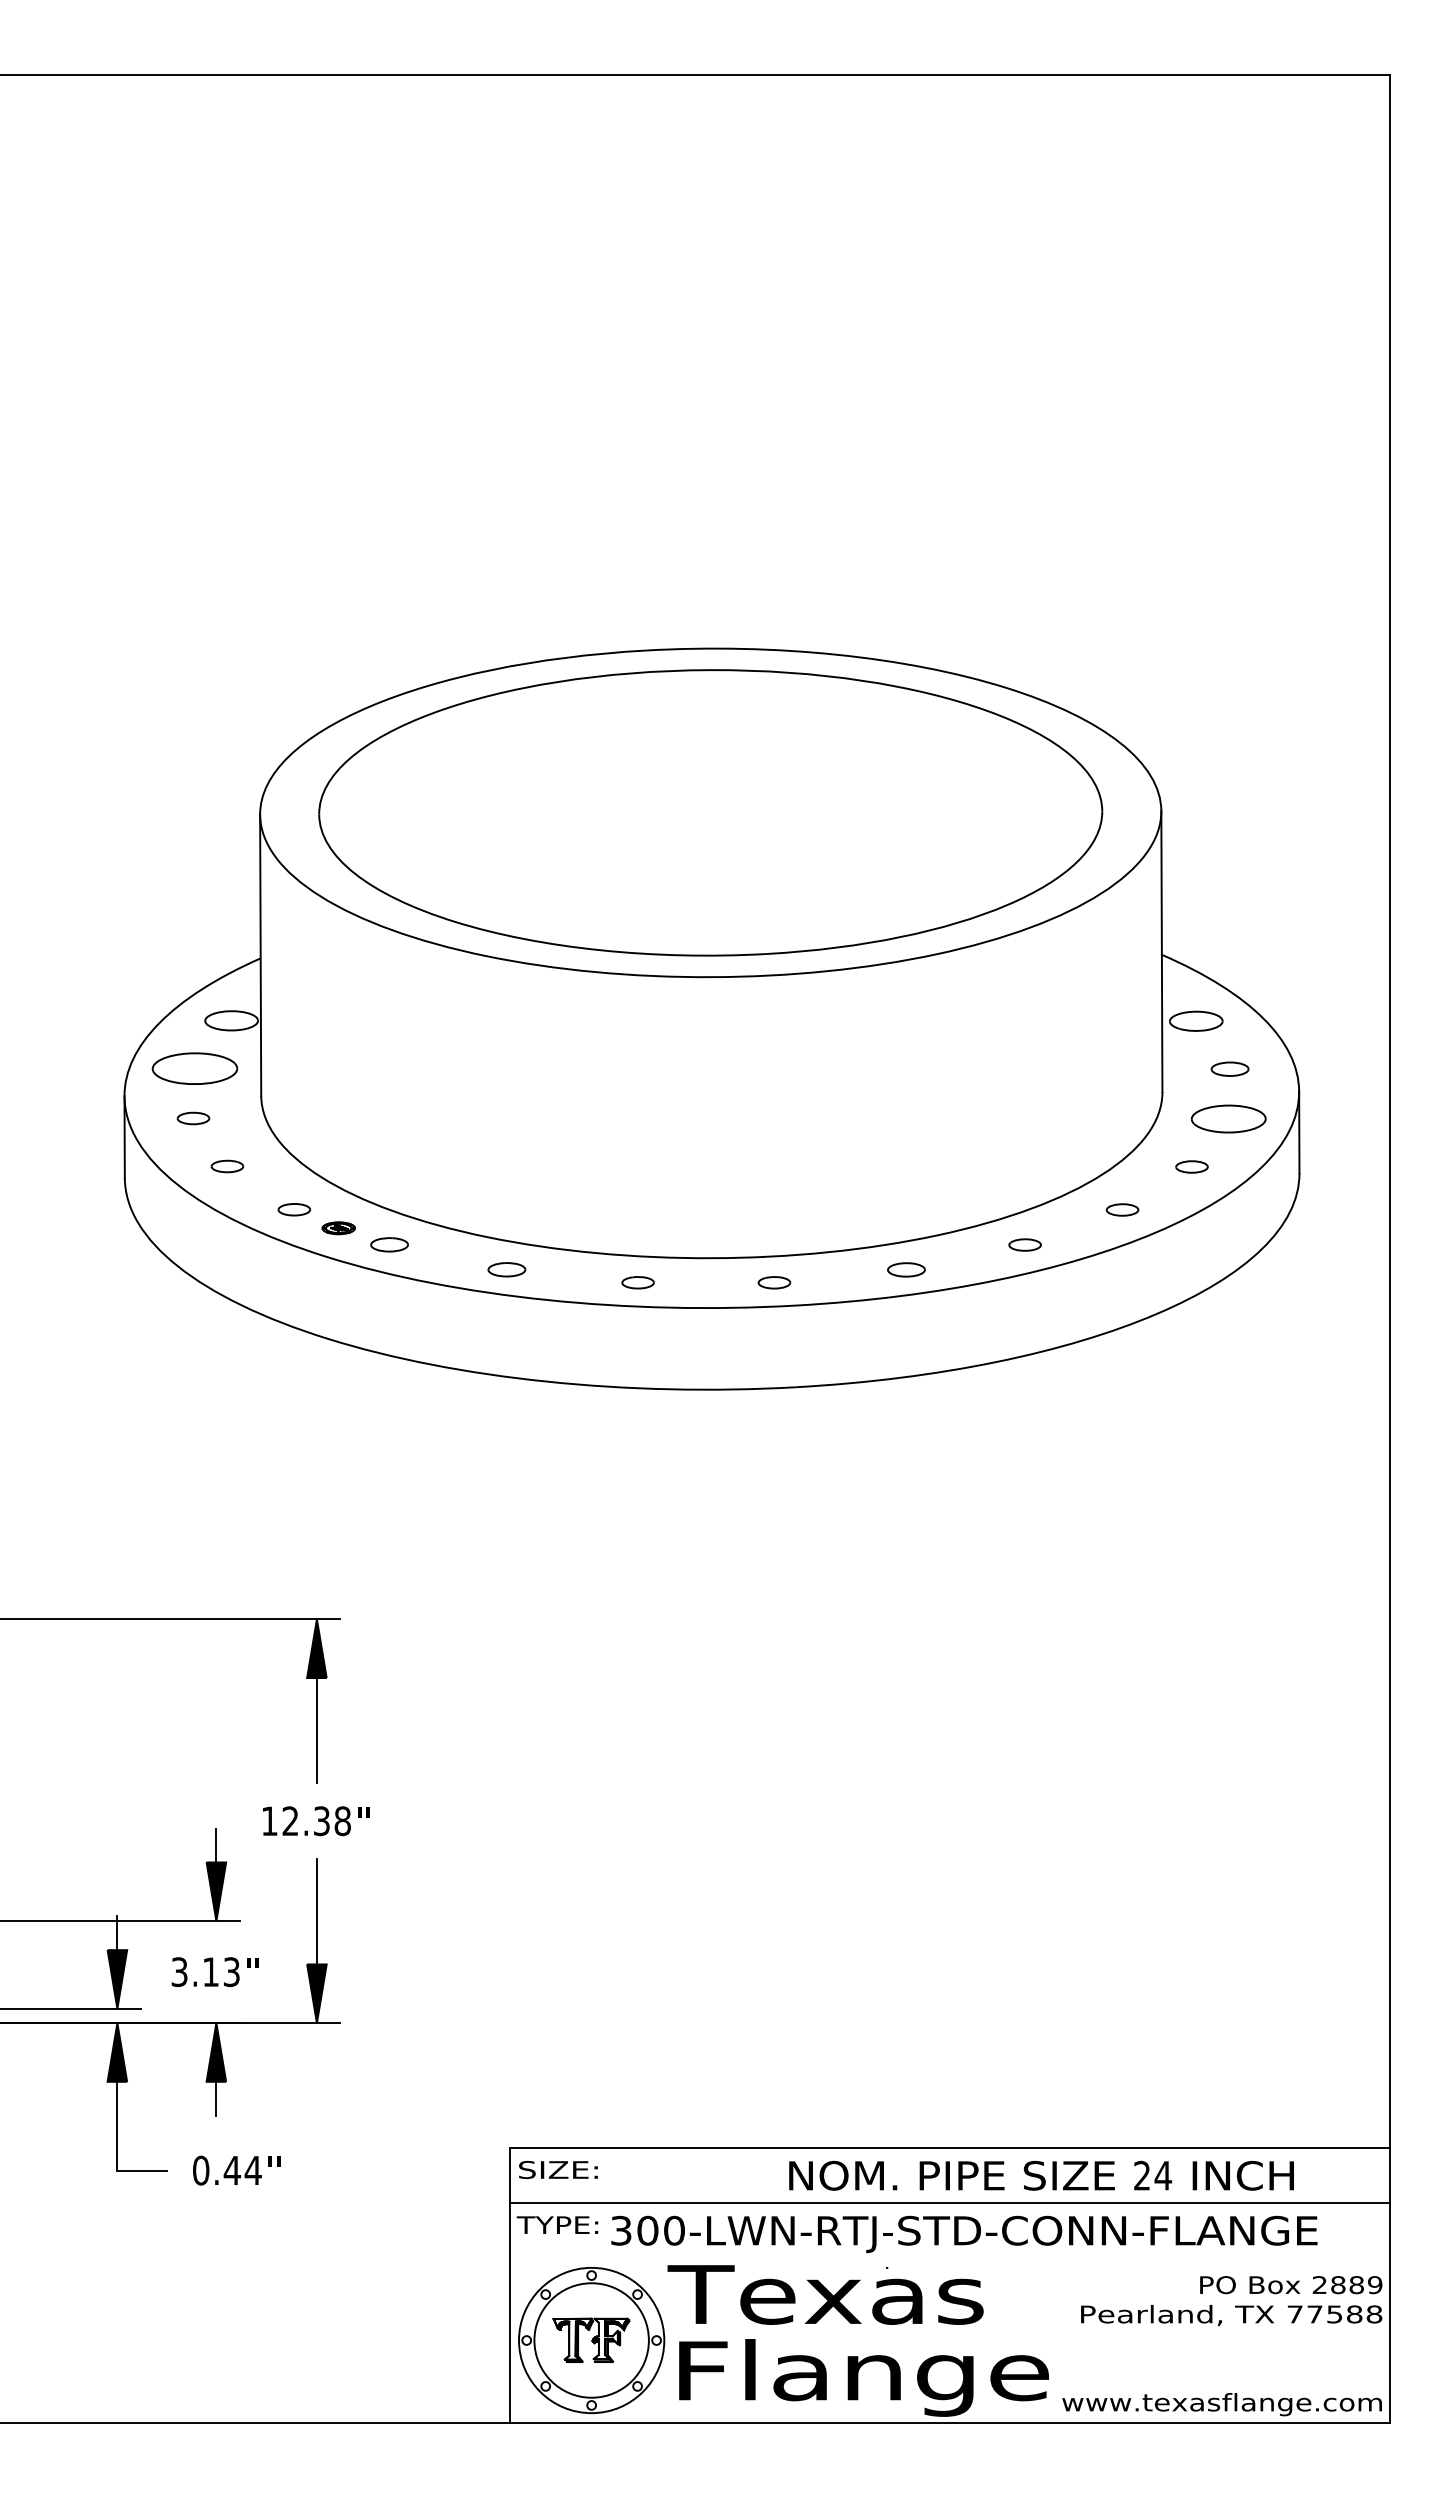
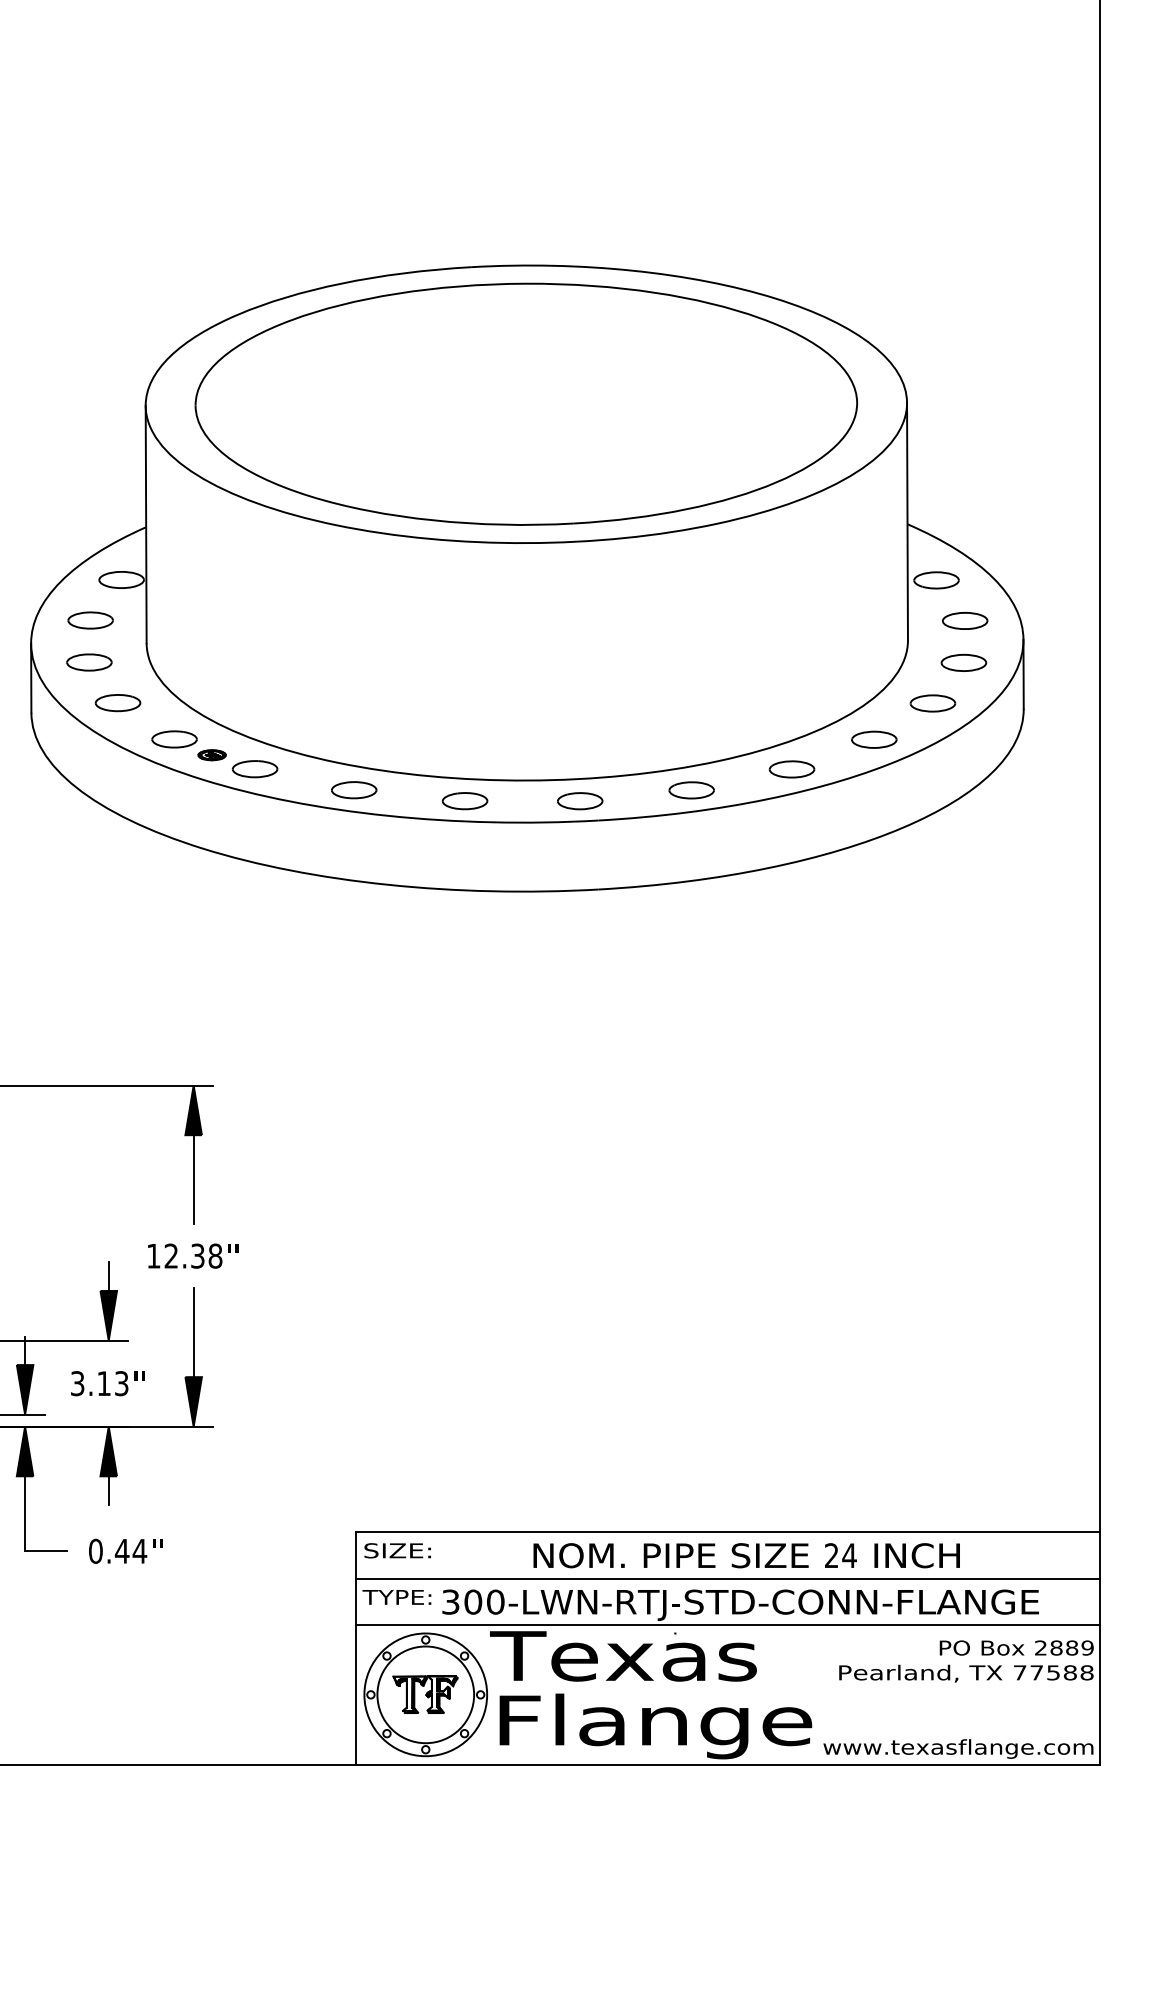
part: (194, 1068) -> (90, 620), size x0.62
part: (1229, 1068) -> (964, 620), size x1.43
part: (193, 1118) -> (89, 662), size x1.67
part: (1228, 1118) -> (963, 662), size x0.71
part: (227, 1166) -> (118, 703), size x1.67
part: (1191, 1166) -> (932, 703), size x1.67
part: (294, 1209) -> (174, 739), size x1.67
part: (1122, 1209) -> (874, 739), size x1.67
part: (389, 1244) -> (254, 768), size x1.43
part: (1024, 1244) -> (791, 768), size x1.67
part: (506, 1269) -> (353, 790), size x1.43
part: (906, 1269) -> (691, 790), size x1.43
part: (637, 1282) -> (464, 801), size x1.67
part: (774, 1282) -> (580, 801), size x1.67
text: (1041, 2175) -> (746, 1555), moved
line: (949, 2257) -> (728, 1624), added

